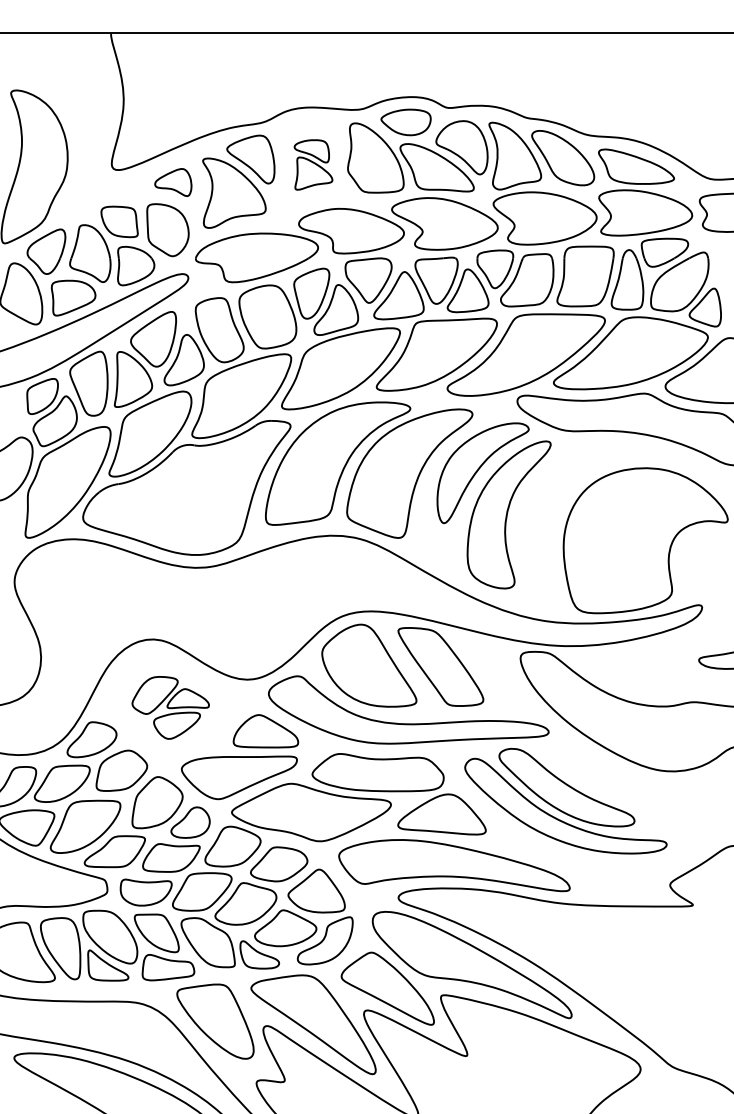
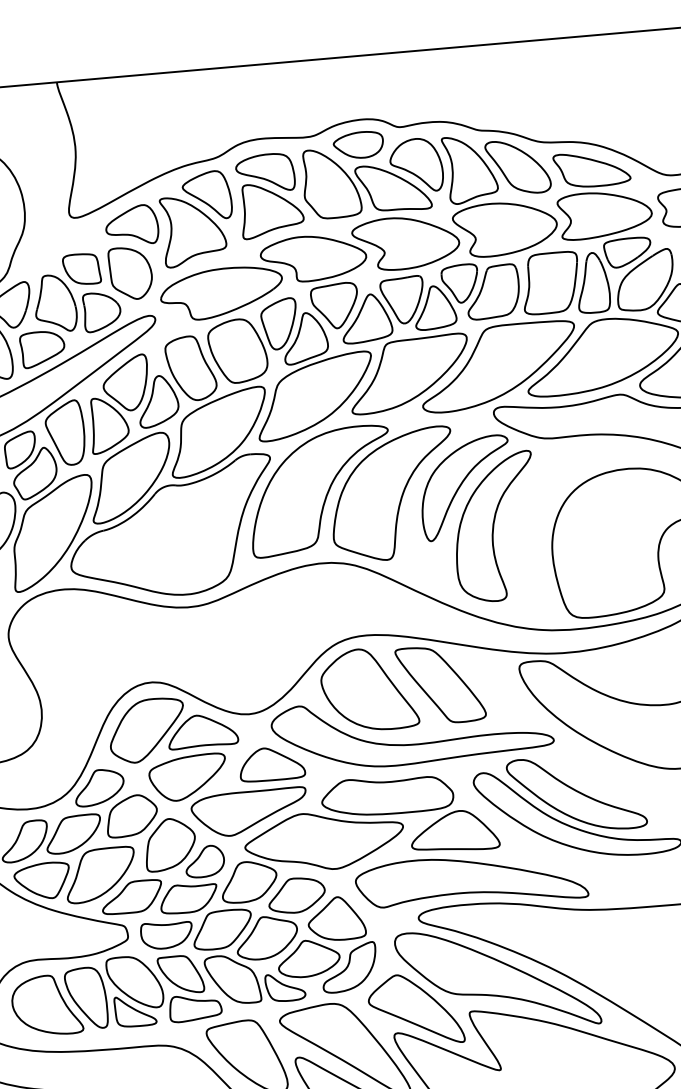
part: (313, 164) -> (270, 195), size x1.67
part: (173, 182) -> (132, 225), size x1.43
part: (170, 707) -> (174, 748), size x1.67

